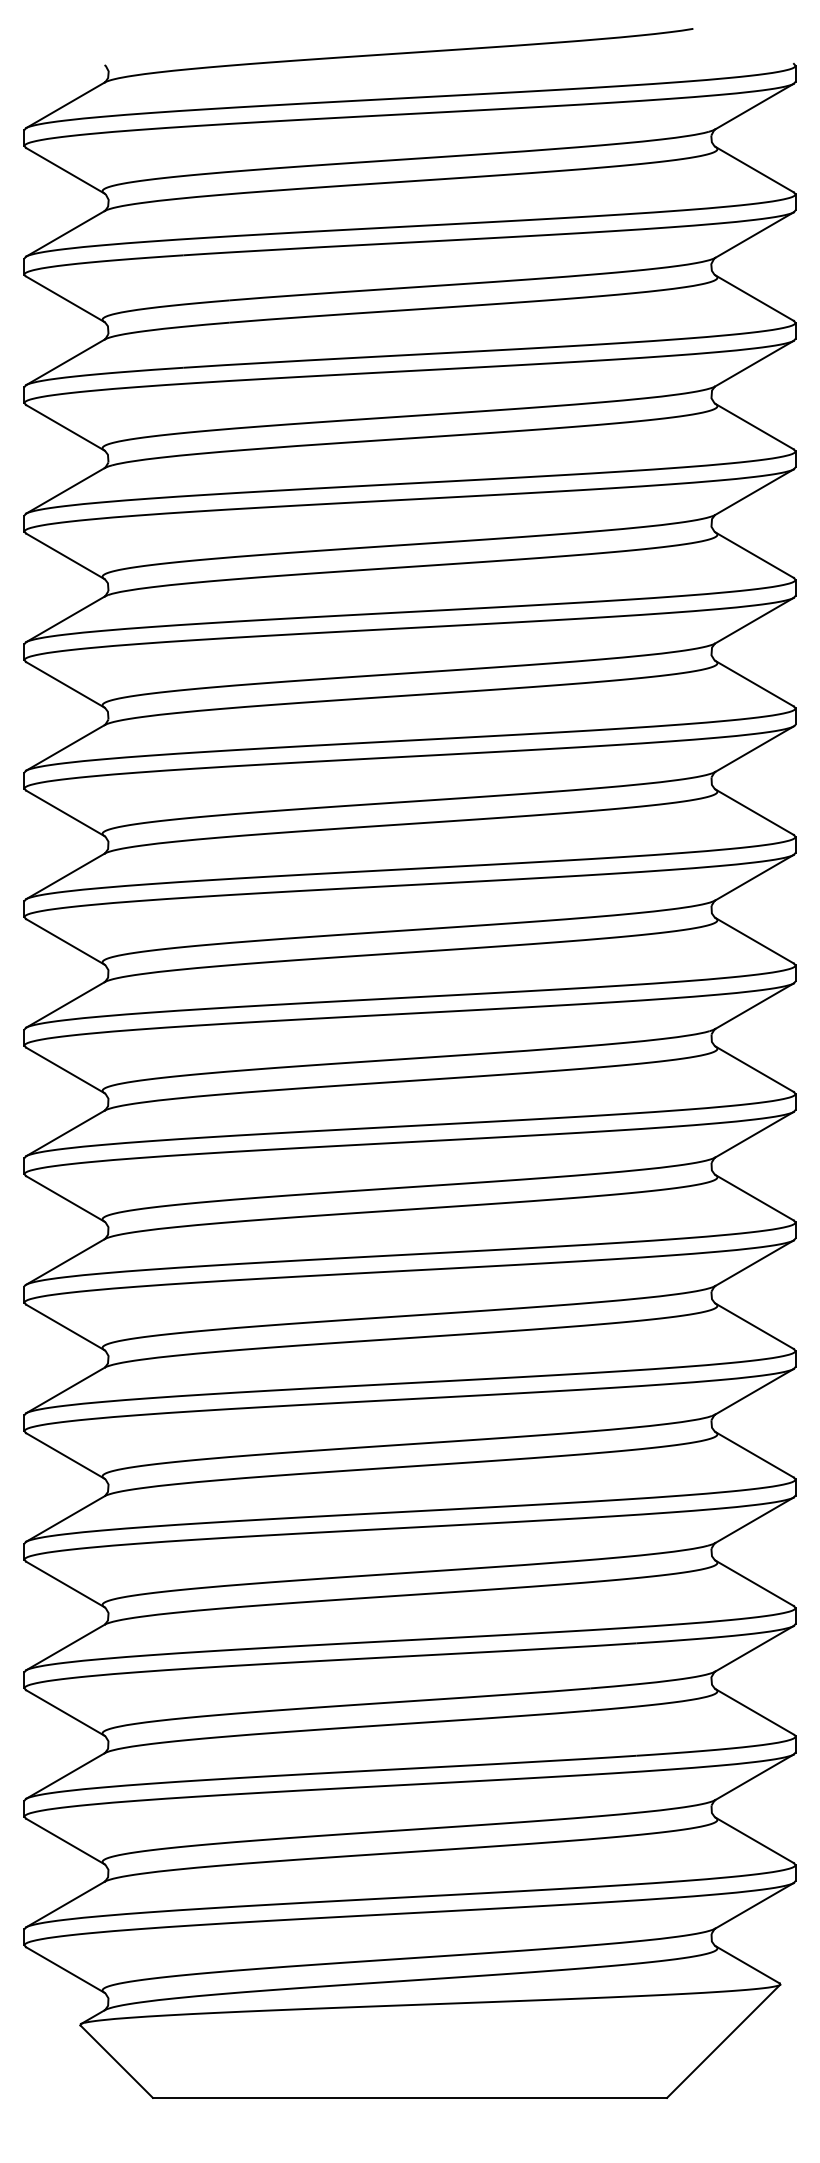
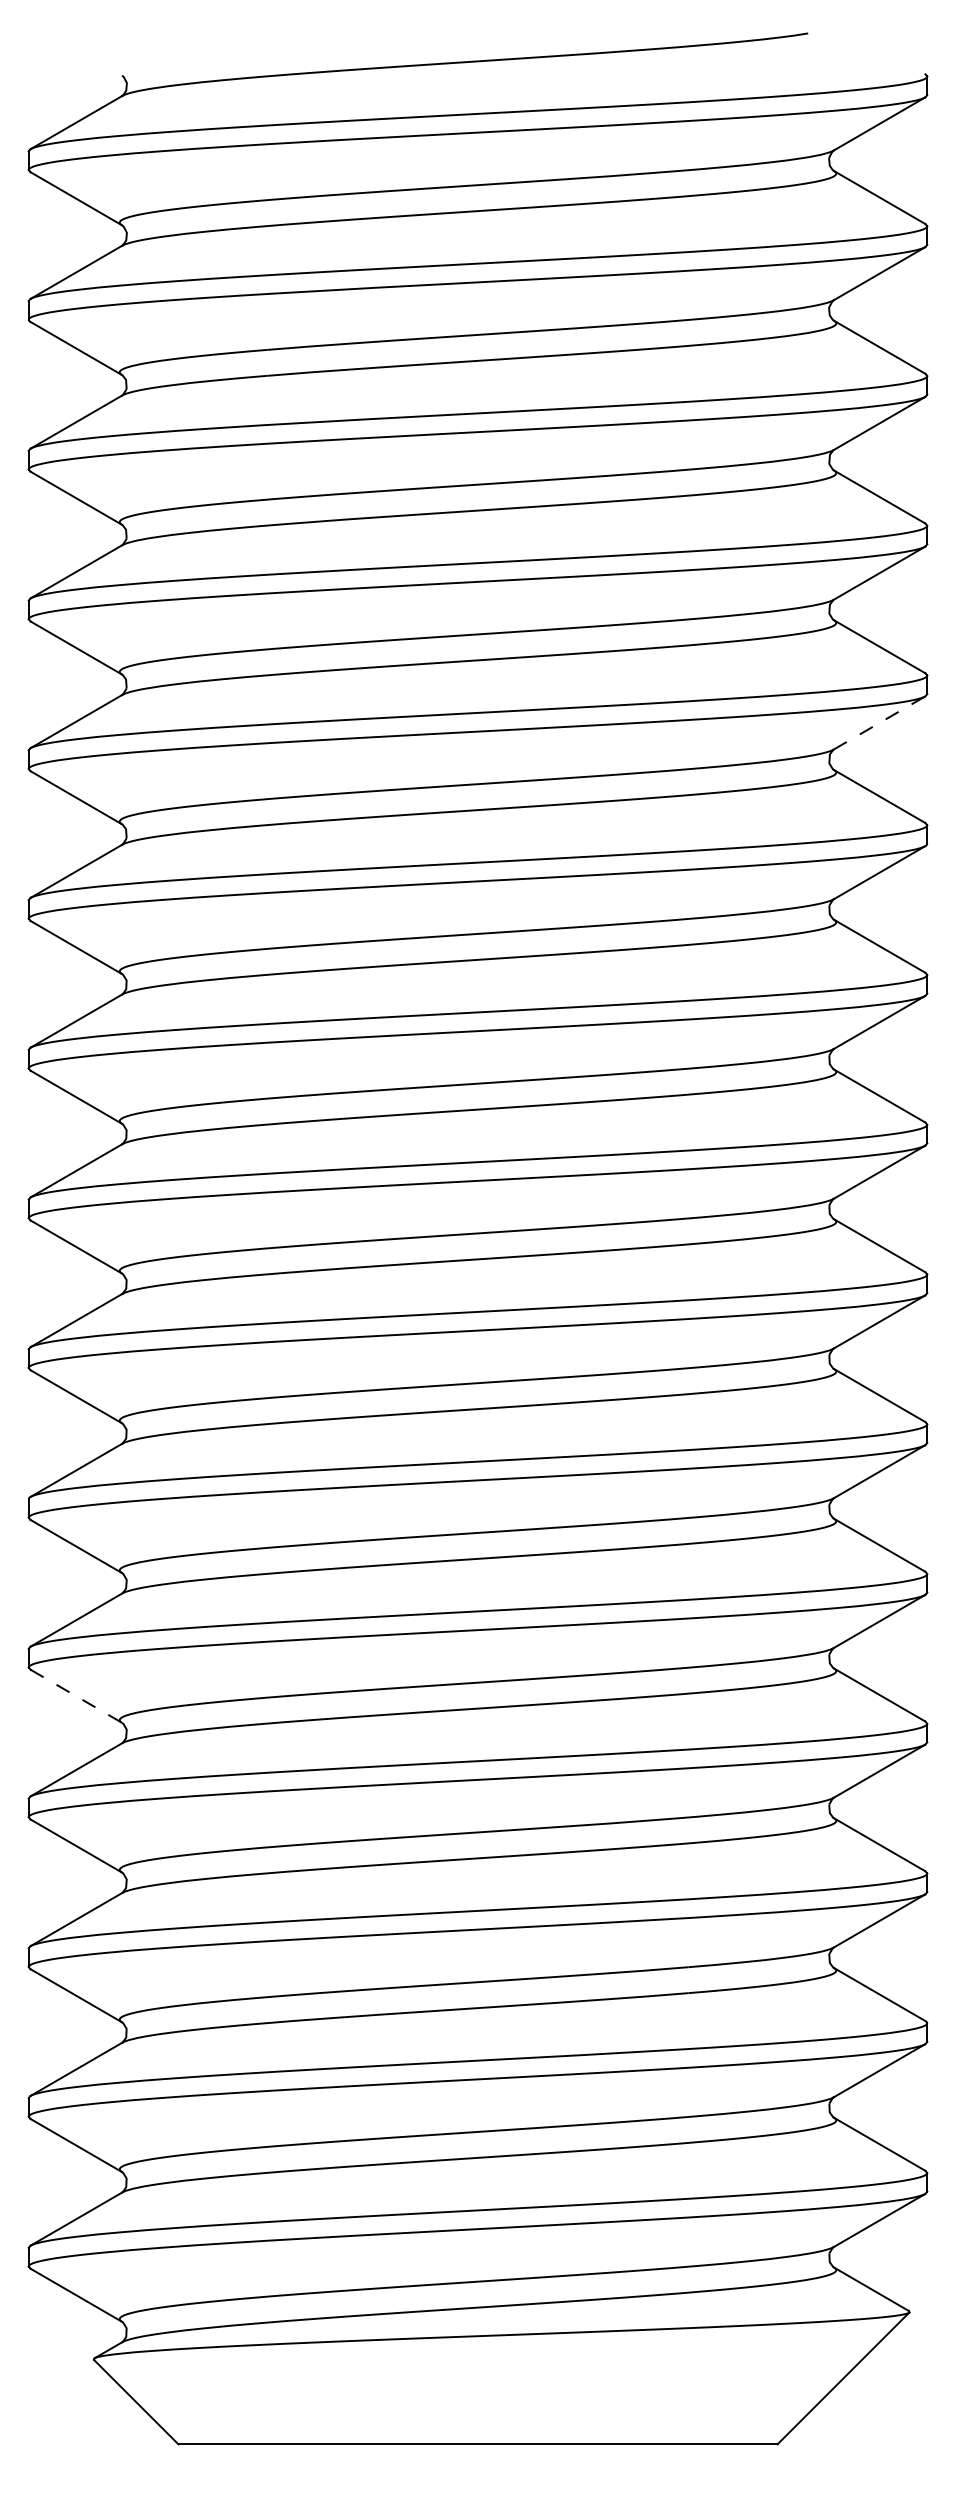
line: (754, 620) -> (879, 722), solid -> dashed
line: (65, 1456) -> (76, 1696), solid -> dashed

